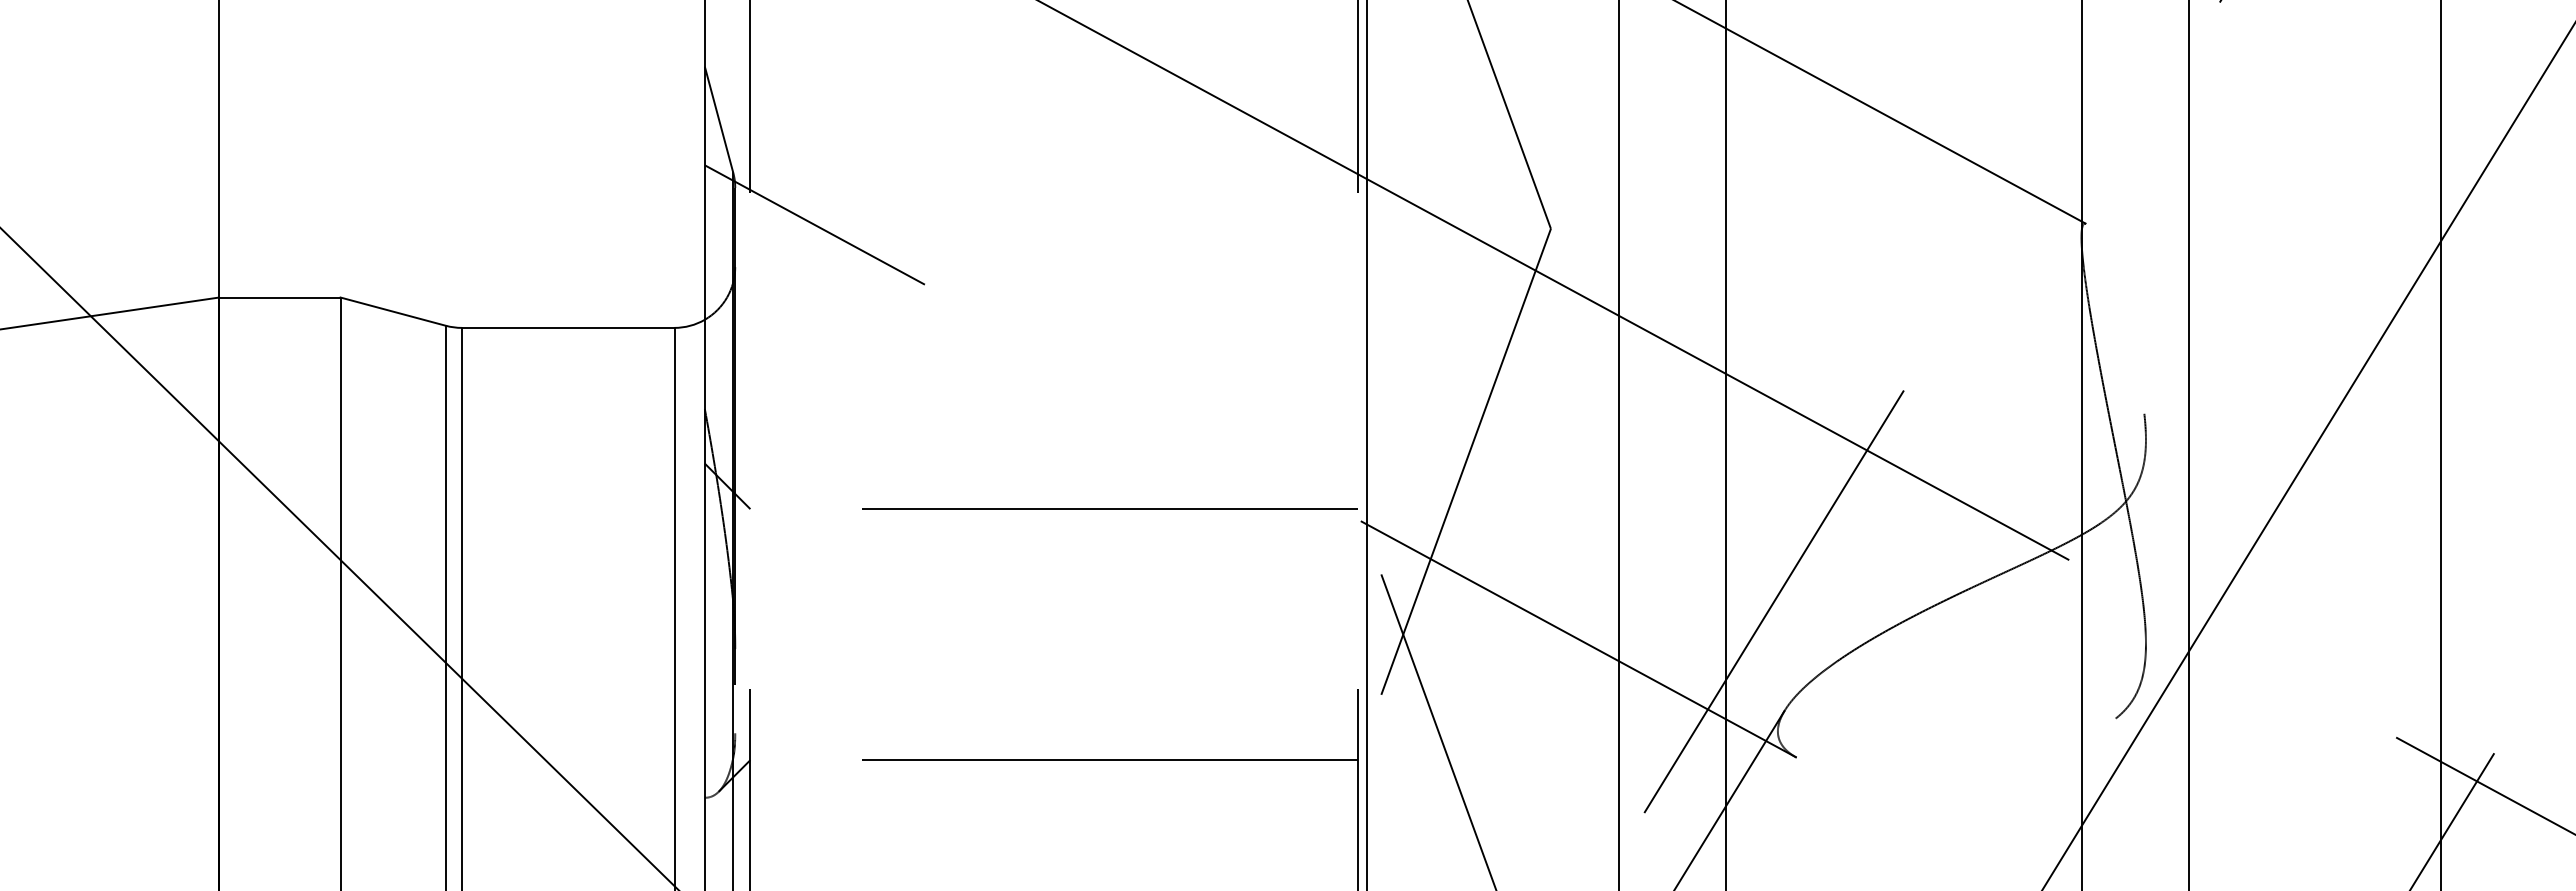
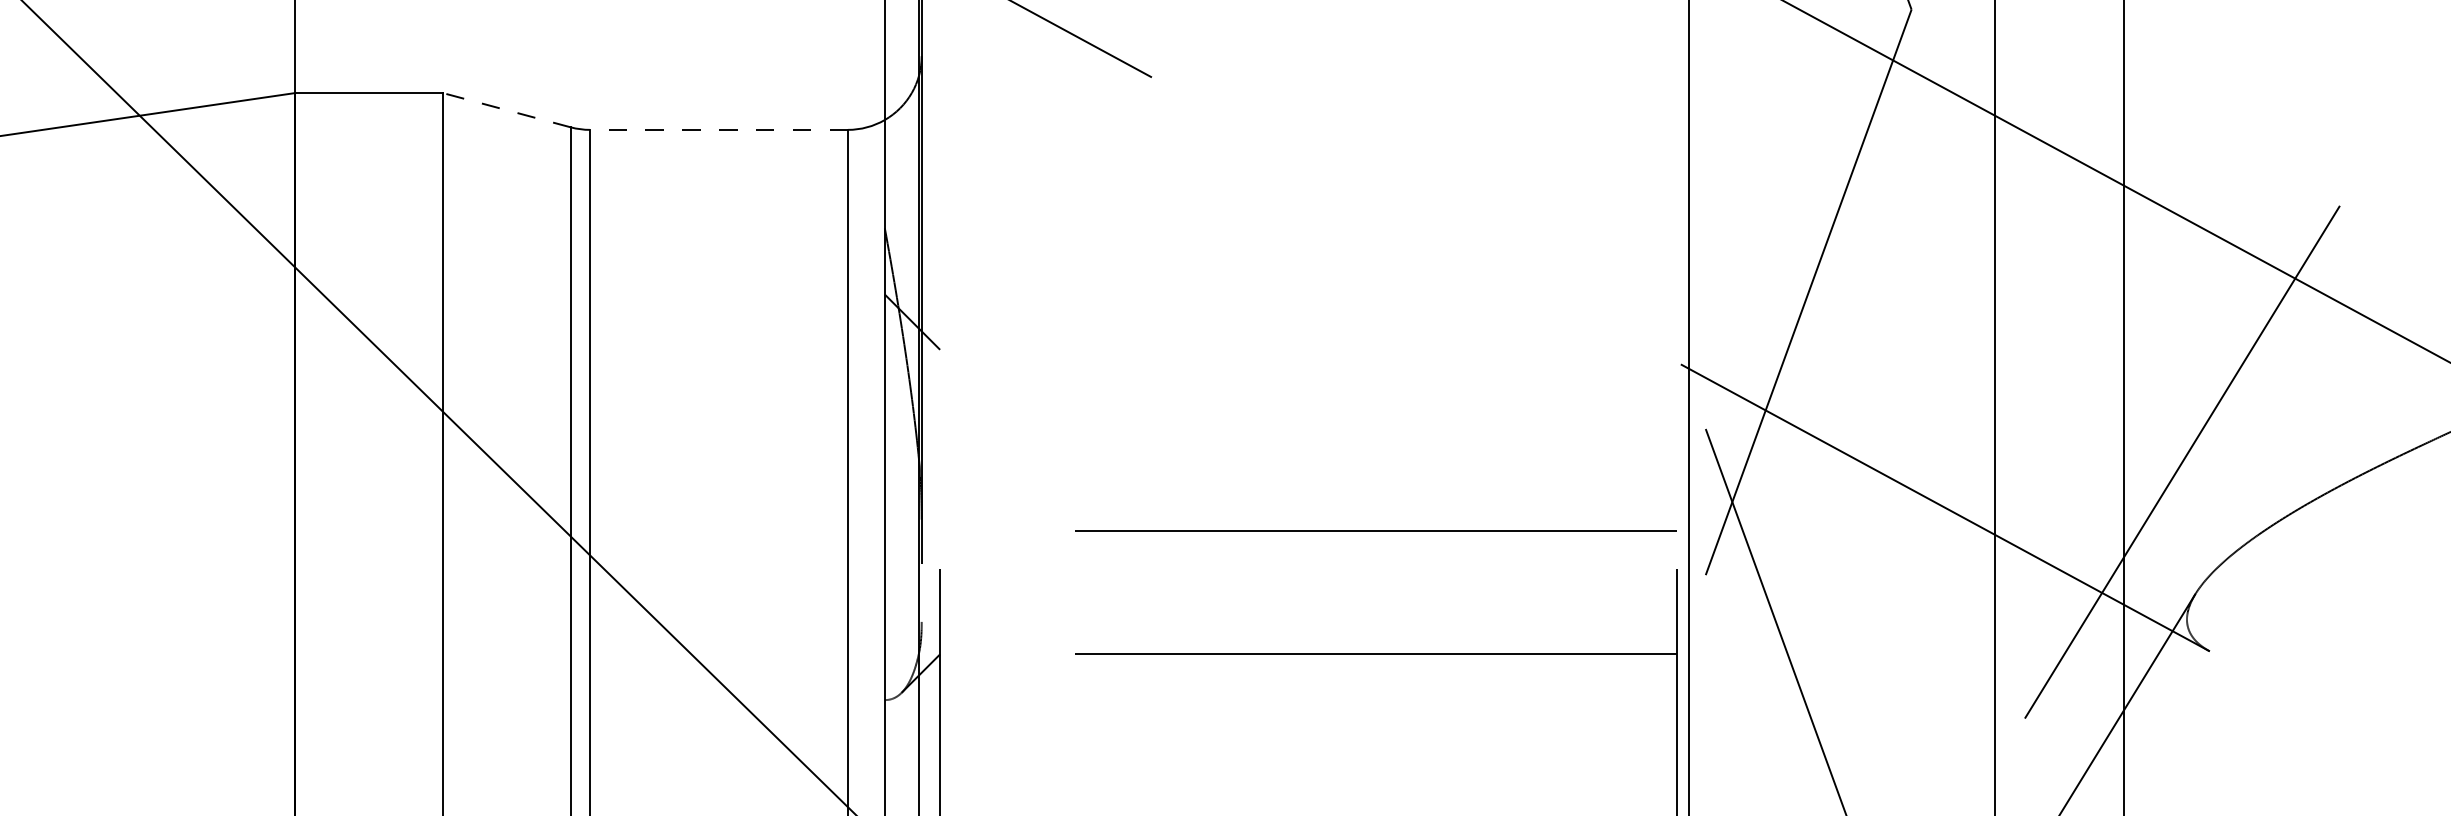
line: (393, 311) -> (507, 109), solid -> dashed
line: (567, 327) -> (718, 129), solid -> dashed
line: (1109, 508) -> (1375, 529), moved

